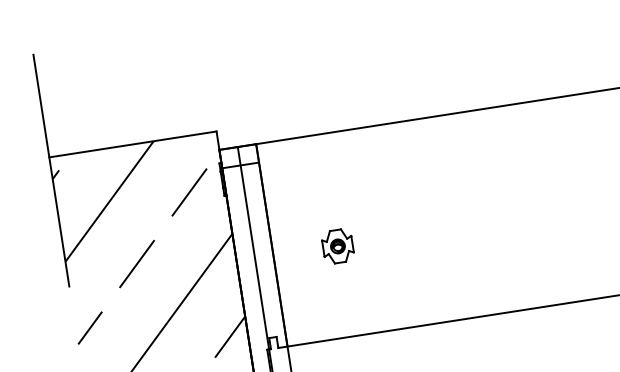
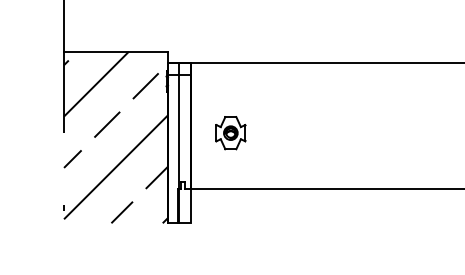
part: (337, 245) -> (230, 132), size x1.6

